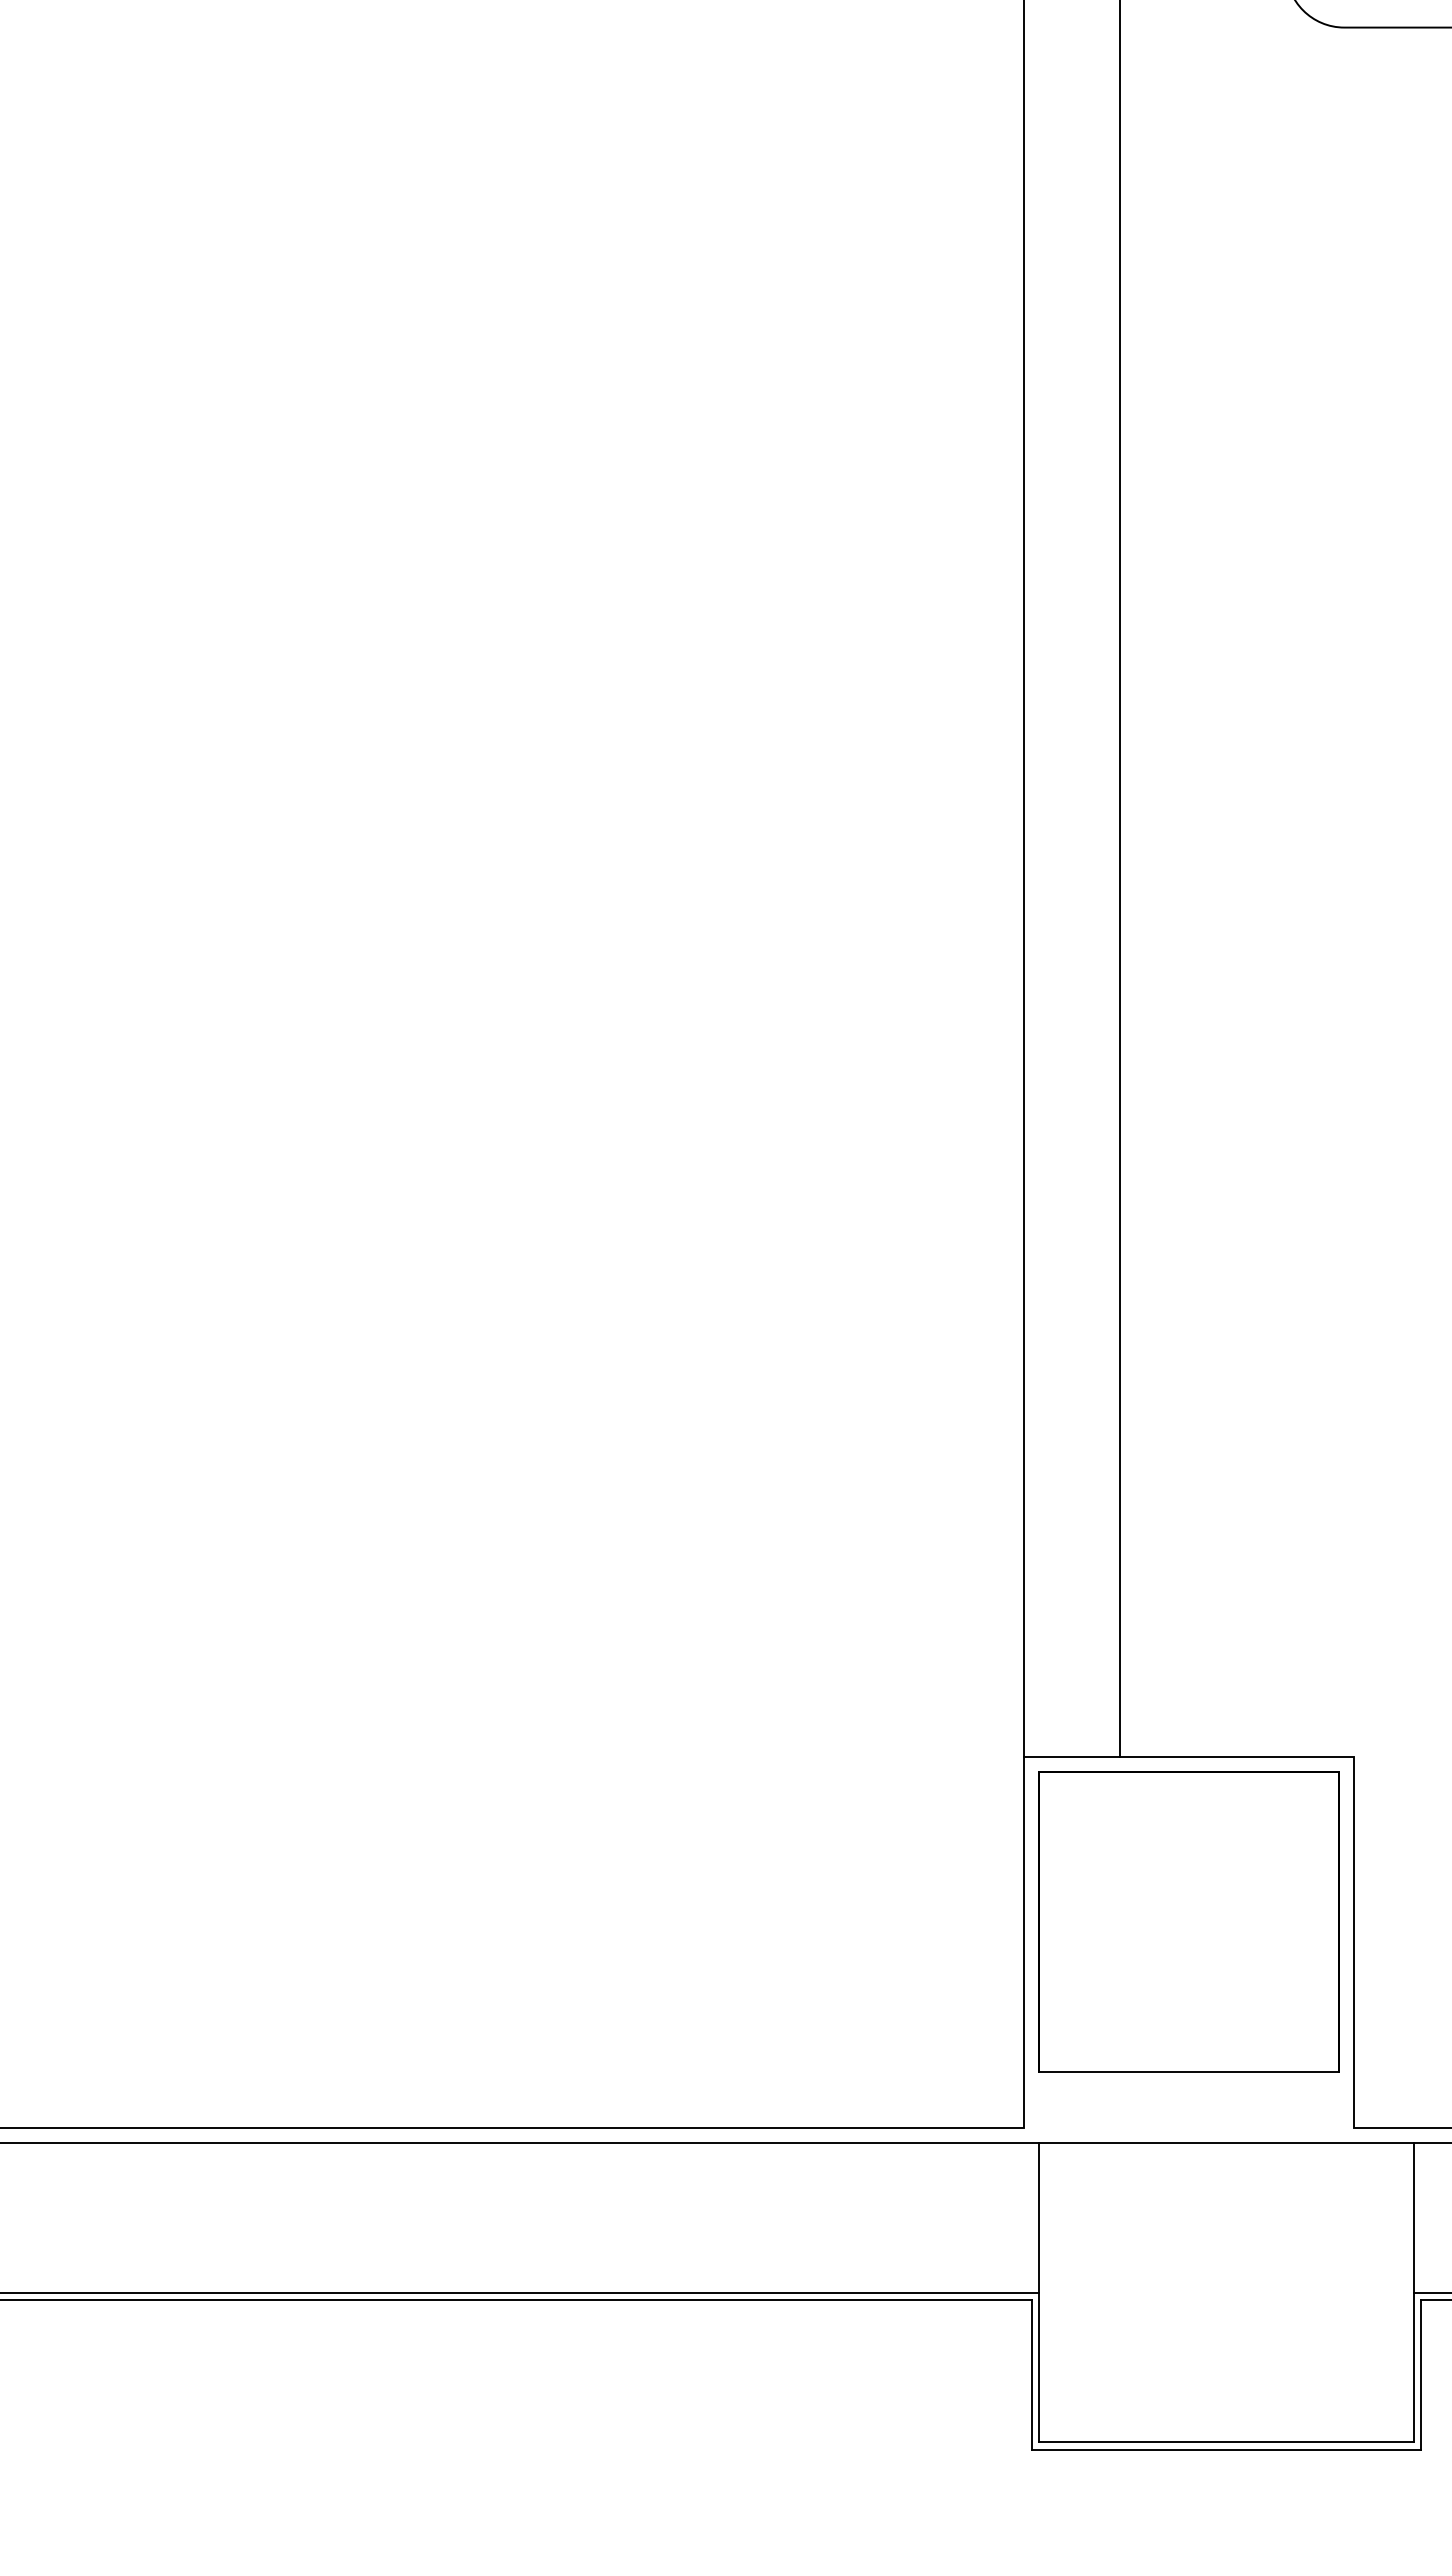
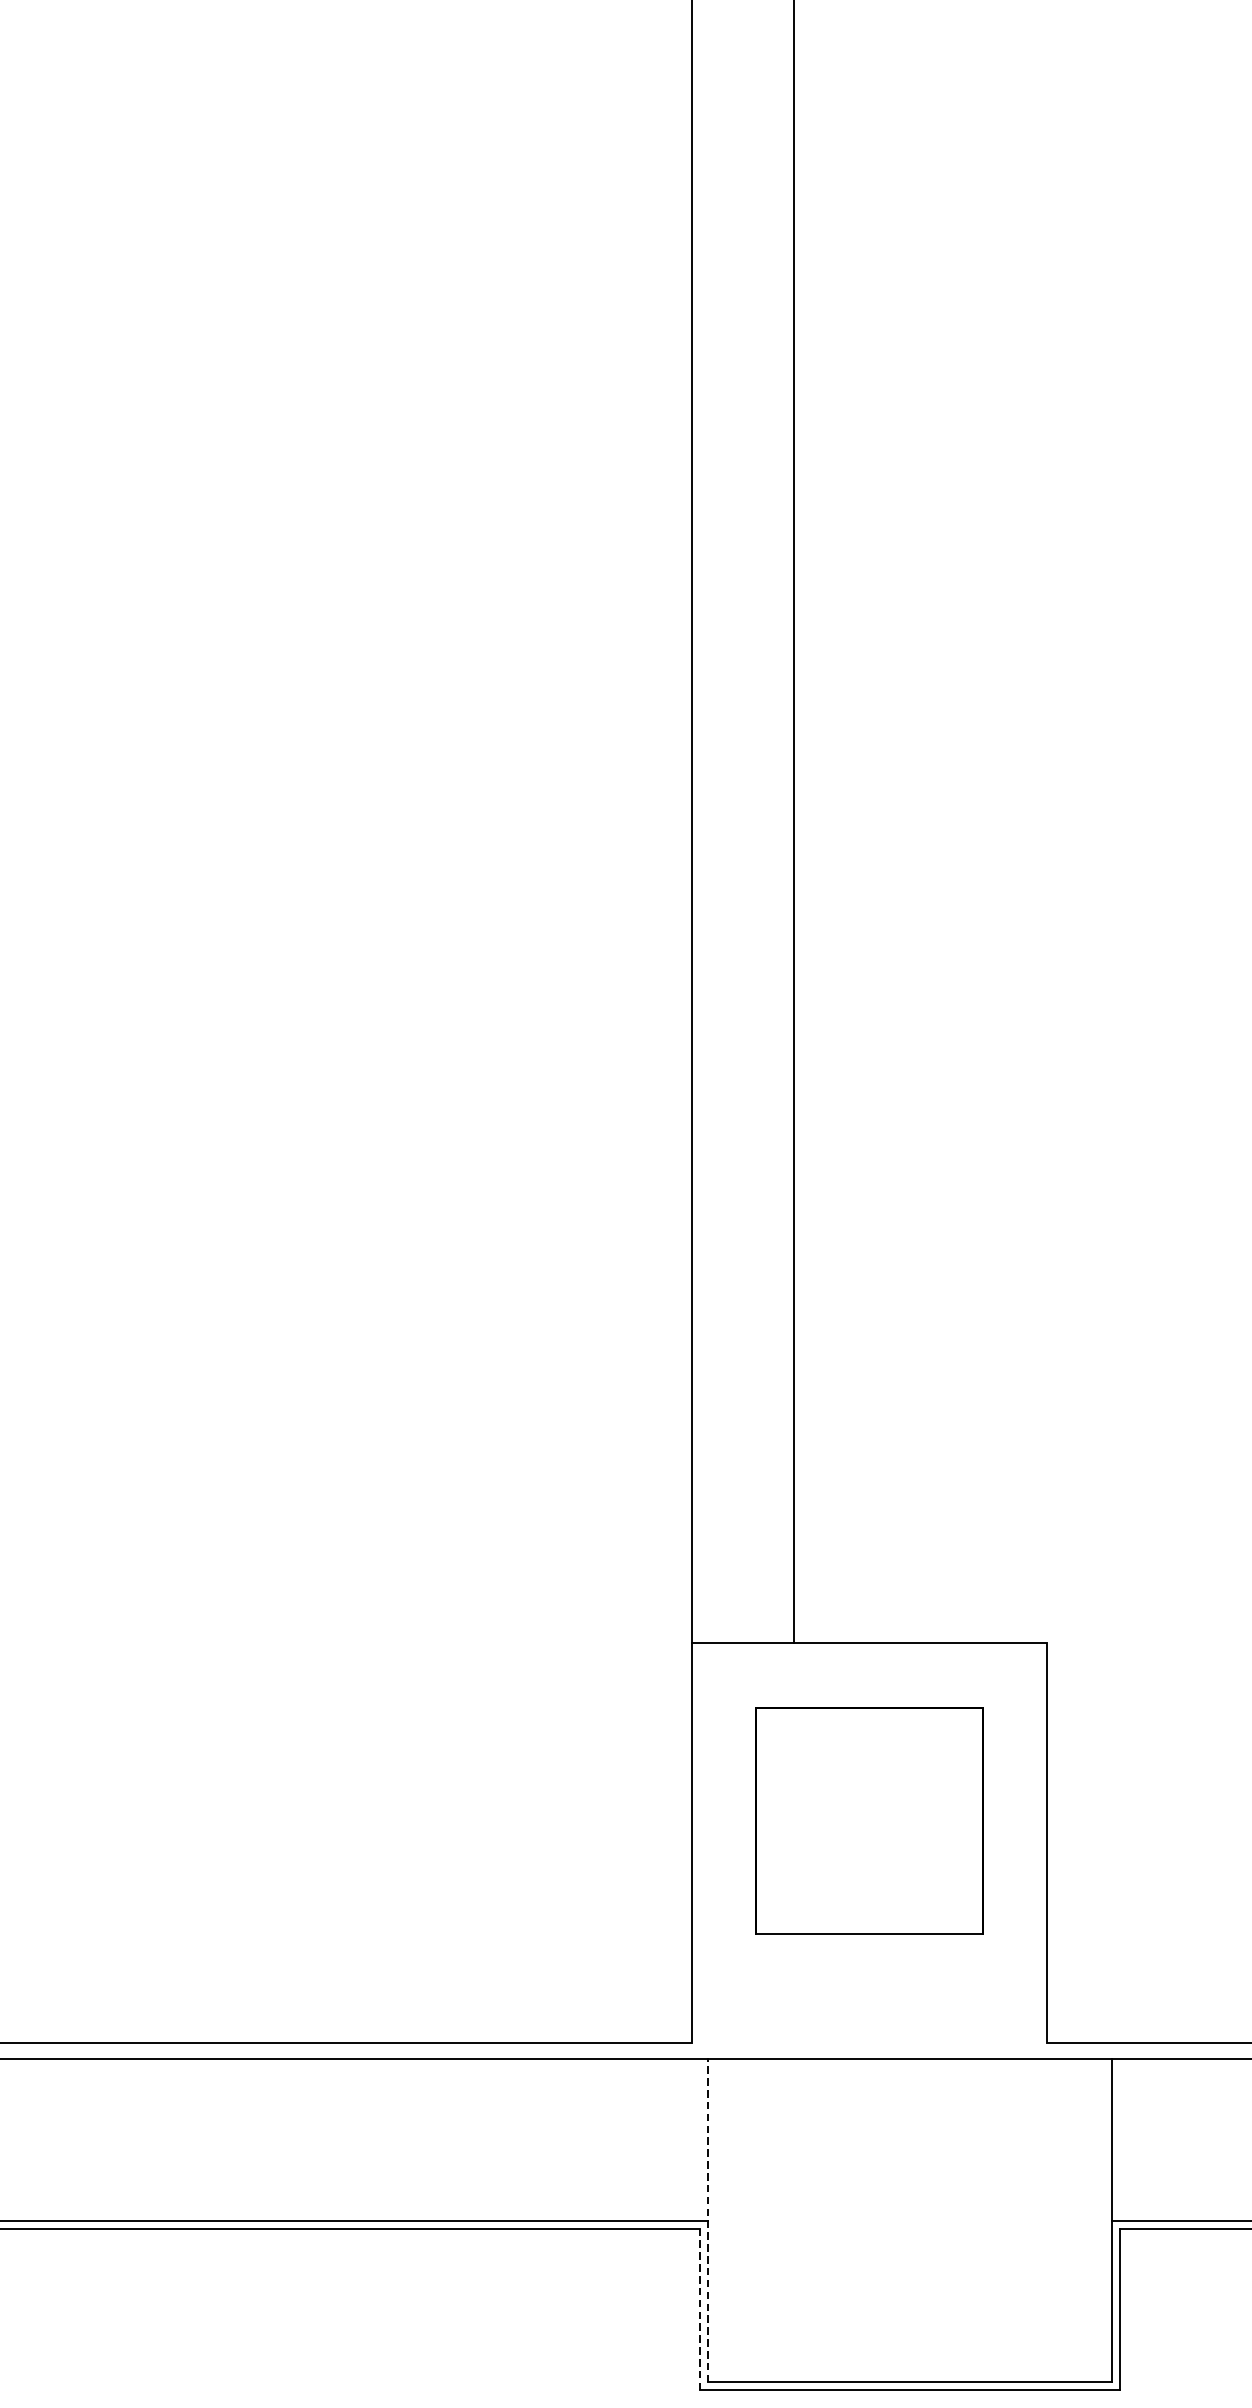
part: (1188, 1921) -> (868, 1820), size x0.7
line: (1039, 2292) -> (708, 2220), solid -> dashed
line: (1031, 2374) -> (699, 2309), solid -> dashed

